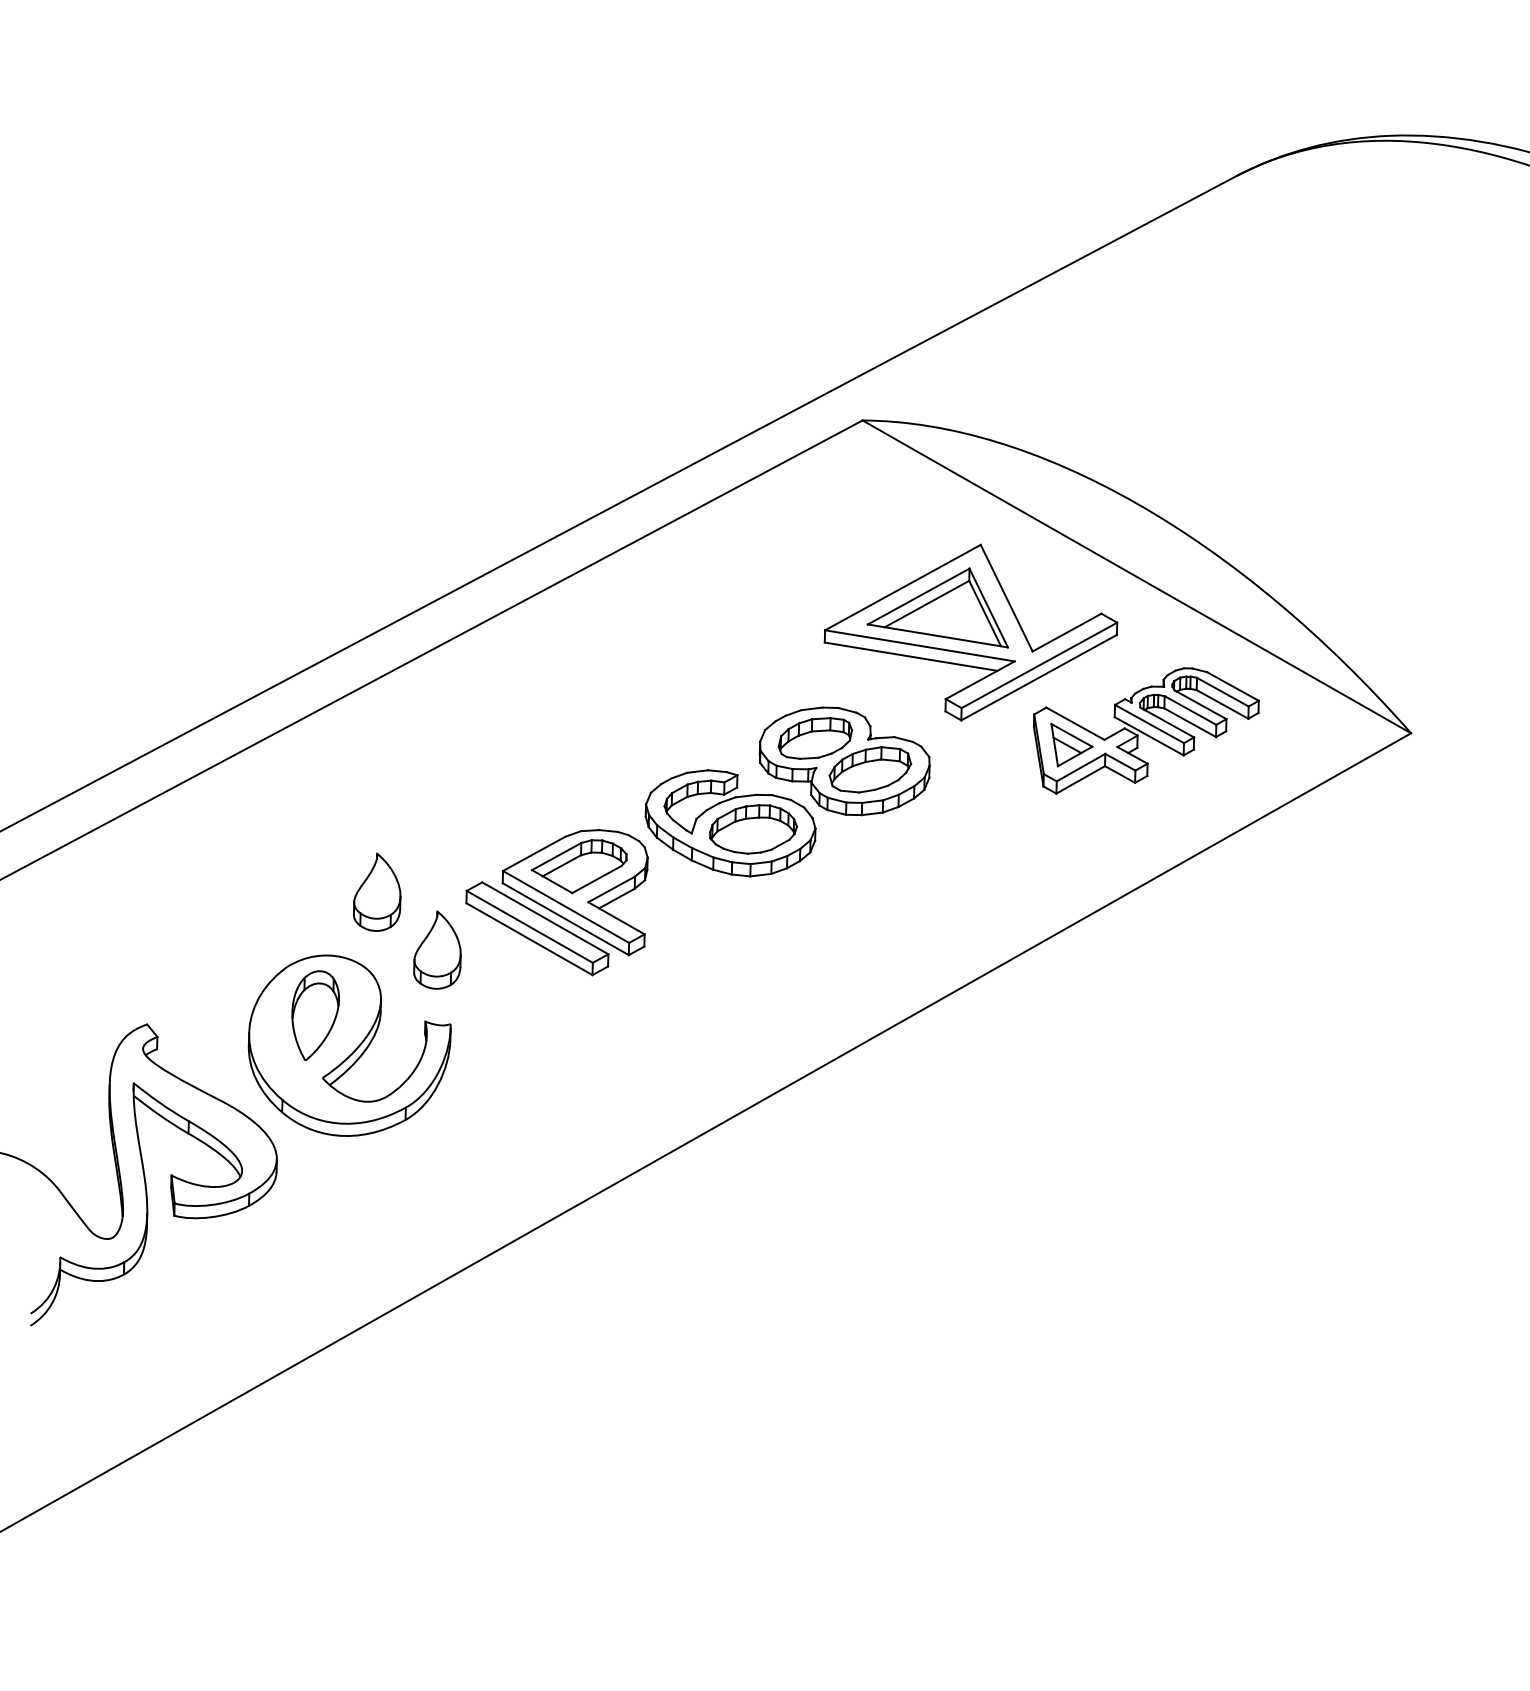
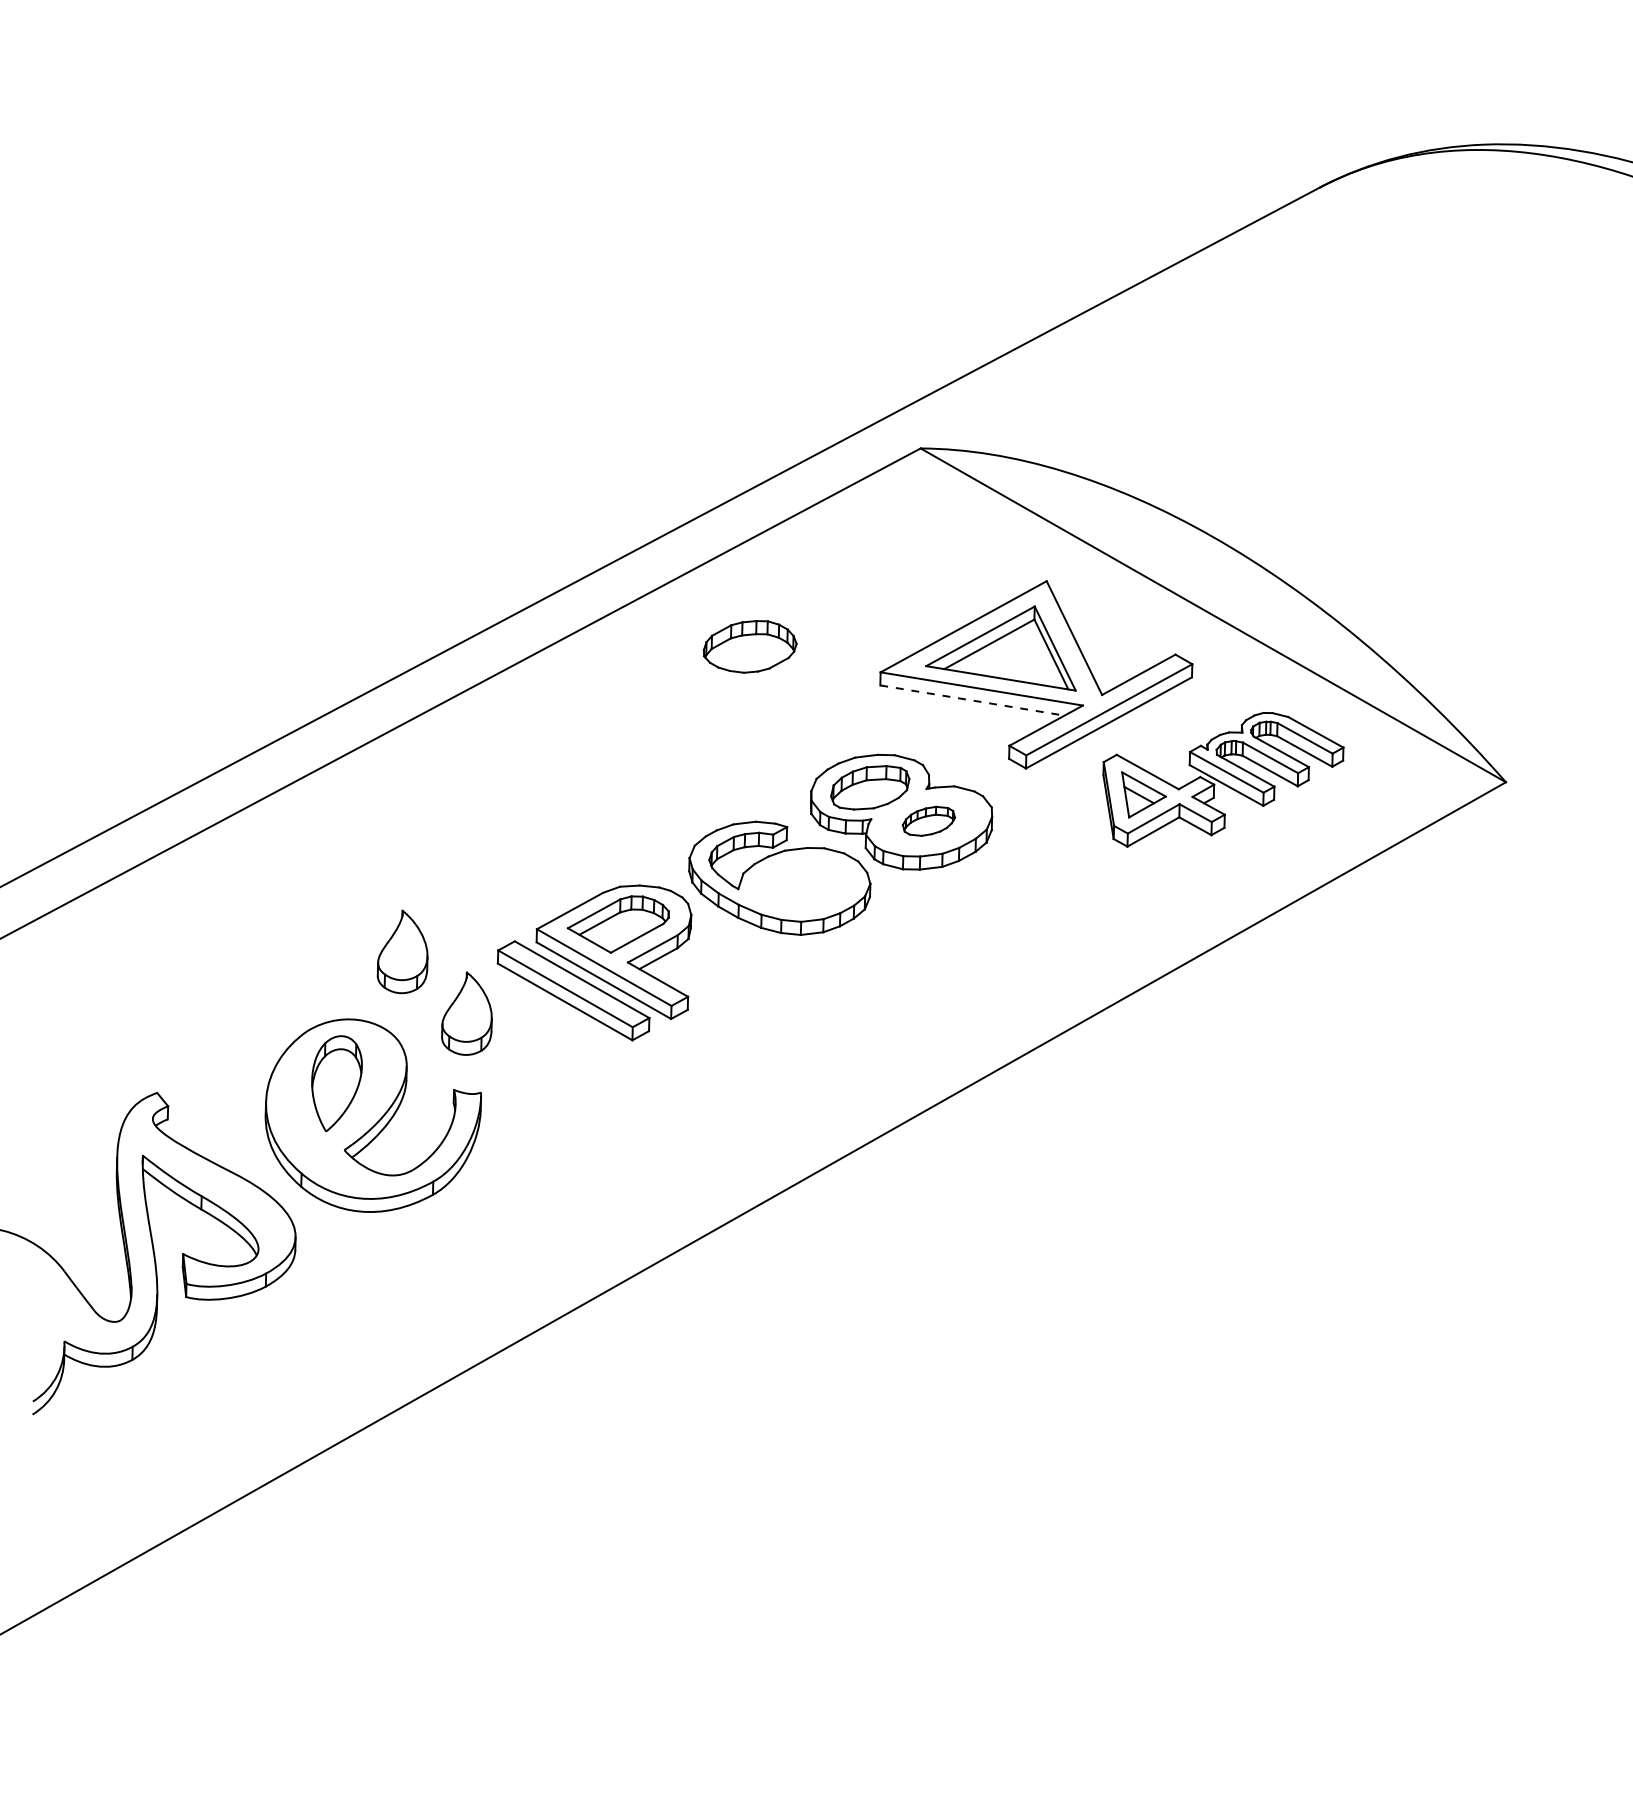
line: (911, 656) -> (972, 700), solid -> dashed
part: (869, 770) -> (928, 821), size x0.6
part: (753, 829) -> (750, 646), moved

